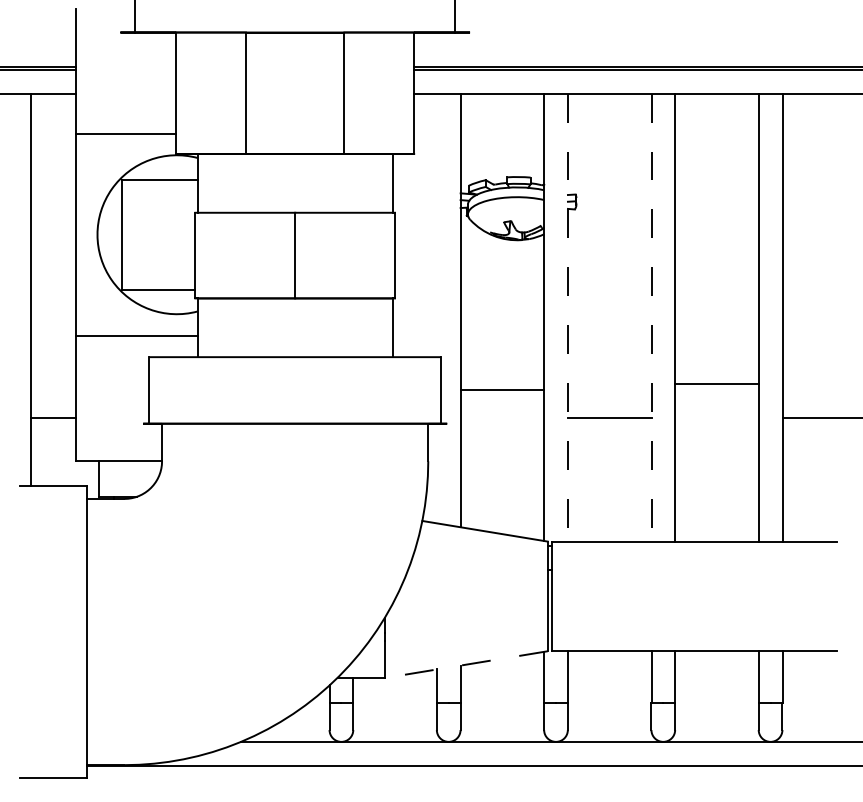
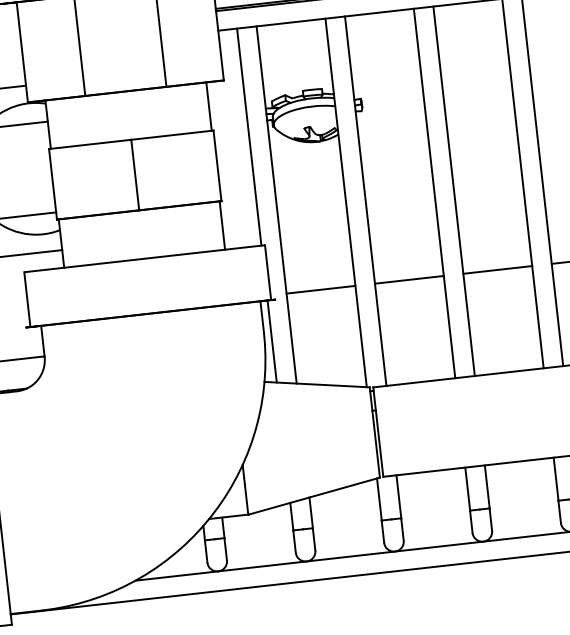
line: (436, 225) -> (248, 137), added
line: (567, 318) -> (365, 201), dashed -> solid
line: (651, 318) -> (434, 193), dashed -> solid
line: (716, 384) -> (497, 270), moved
line: (502, 390) -> (321, 290), moved
line: (436, 473) -> (271, 341), added
line: (465, 664) -> (313, 496), dashed -> solid

